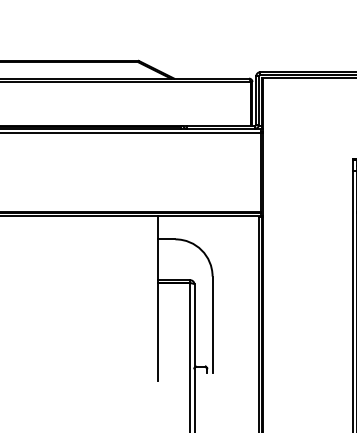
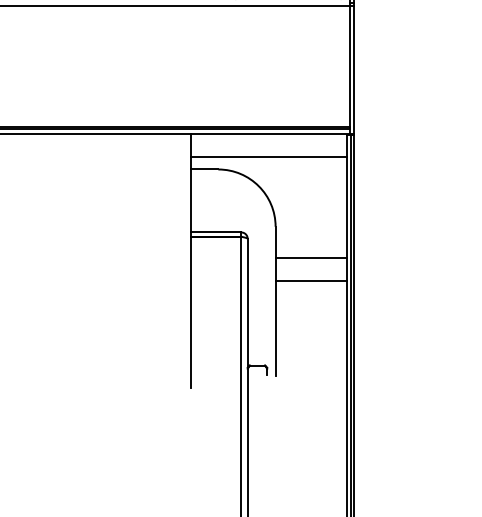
line: (208, 230) -> (269, 155), added
line: (235, 296) -> (310, 257), added
line: (235, 311) -> (310, 280), added

